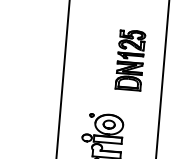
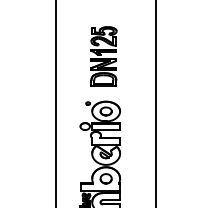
part: (130, 60) -> (103, 56), moved

